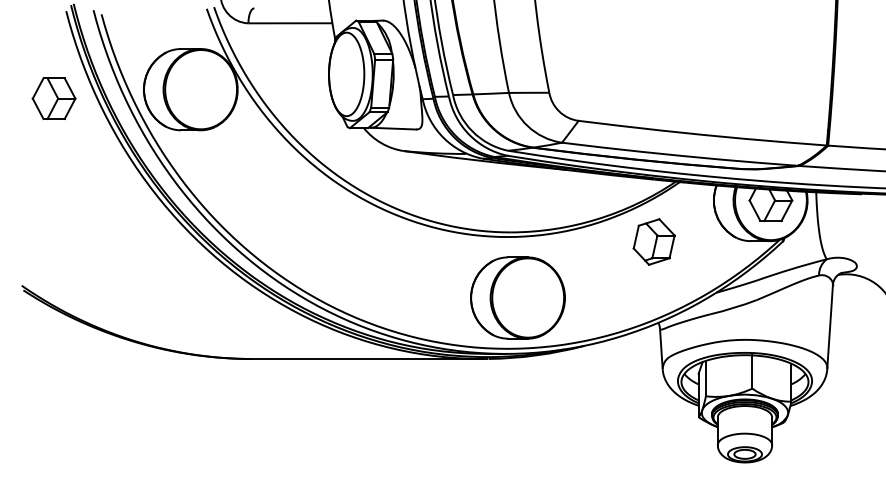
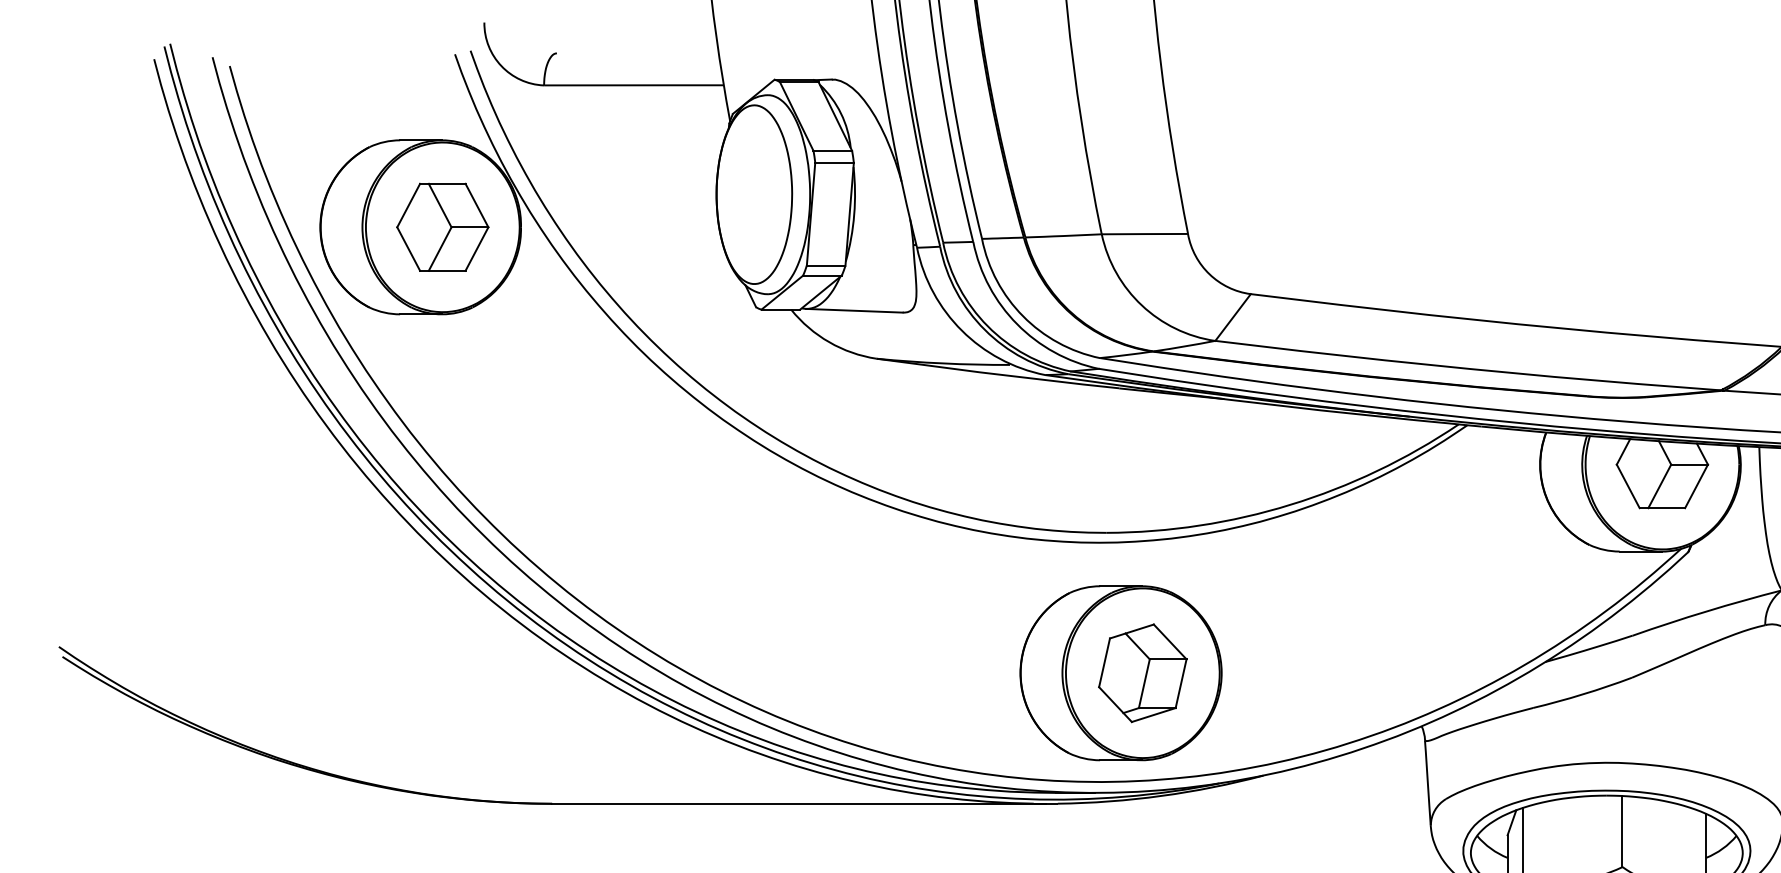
part: (53, 98) -> (441, 226), moved
part: (653, 241) -> (1141, 672), moved

